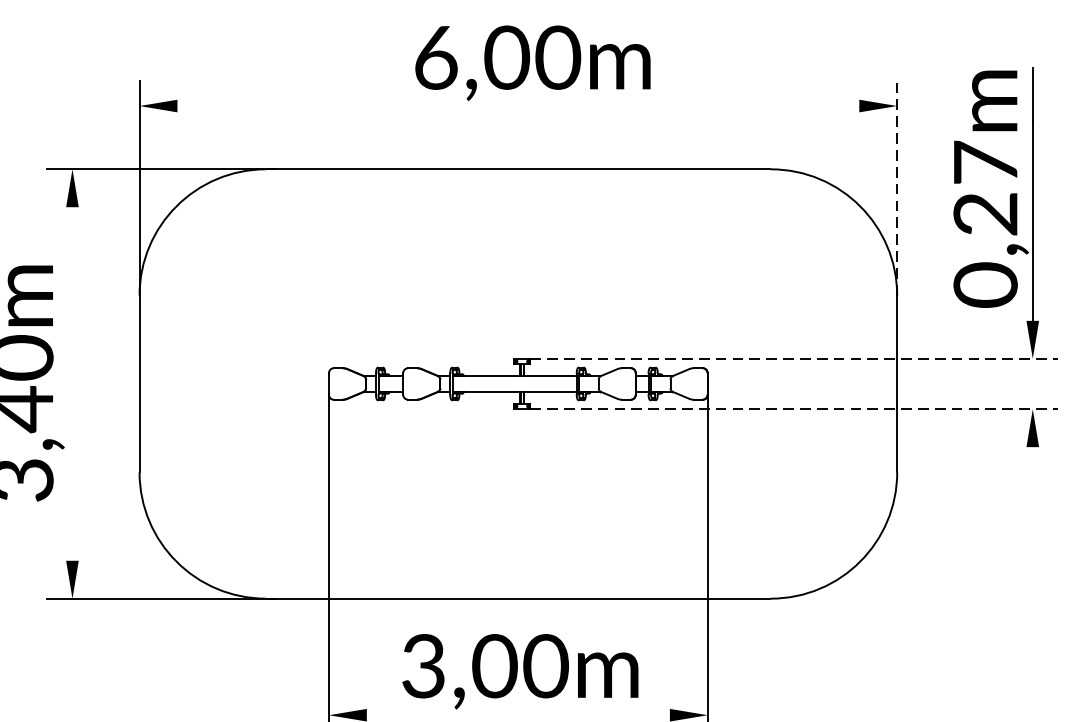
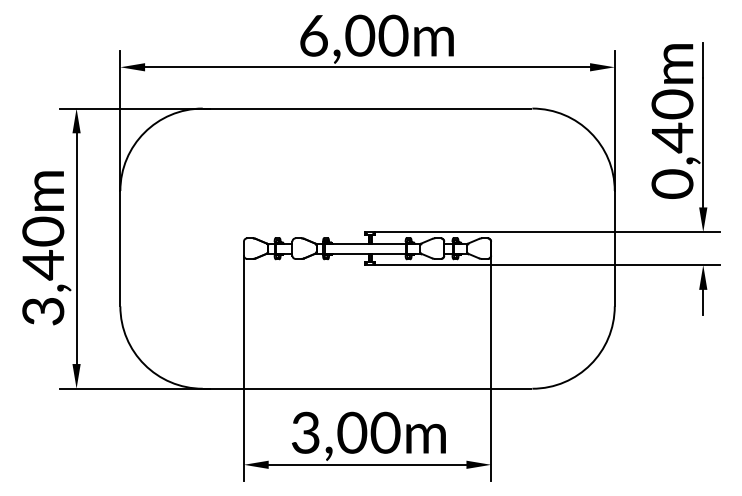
line: (518, 106) -> (367, 67), added
line: (896, 187) -> (614, 120), dashed -> solid
text: (985, 189) -> (672, 121), 0,27m -> 0,40m
line: (795, 359) -> (548, 232), dashed -> solid
line: (72, 383) -> (76, 248), added
line: (795, 409) -> (548, 265), dashed -> solid
line: (1033, 464) -> (703, 301), added
line: (518, 714) -> (367, 464), added

